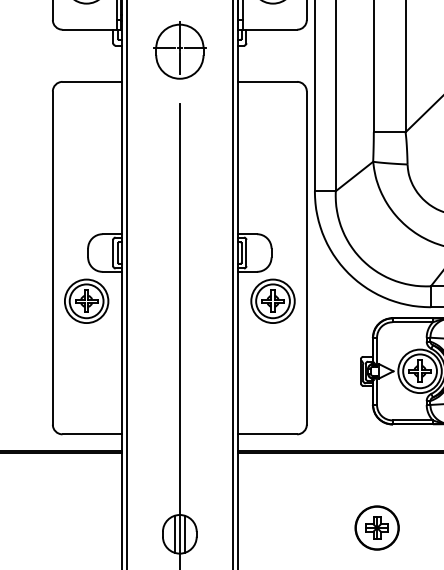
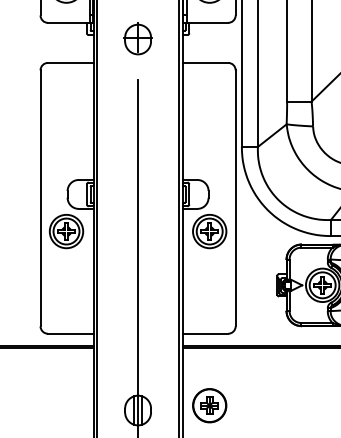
part: (179, 50) -> (137, 38), size x0.71
part: (376, 527) -> (209, 405), moved

